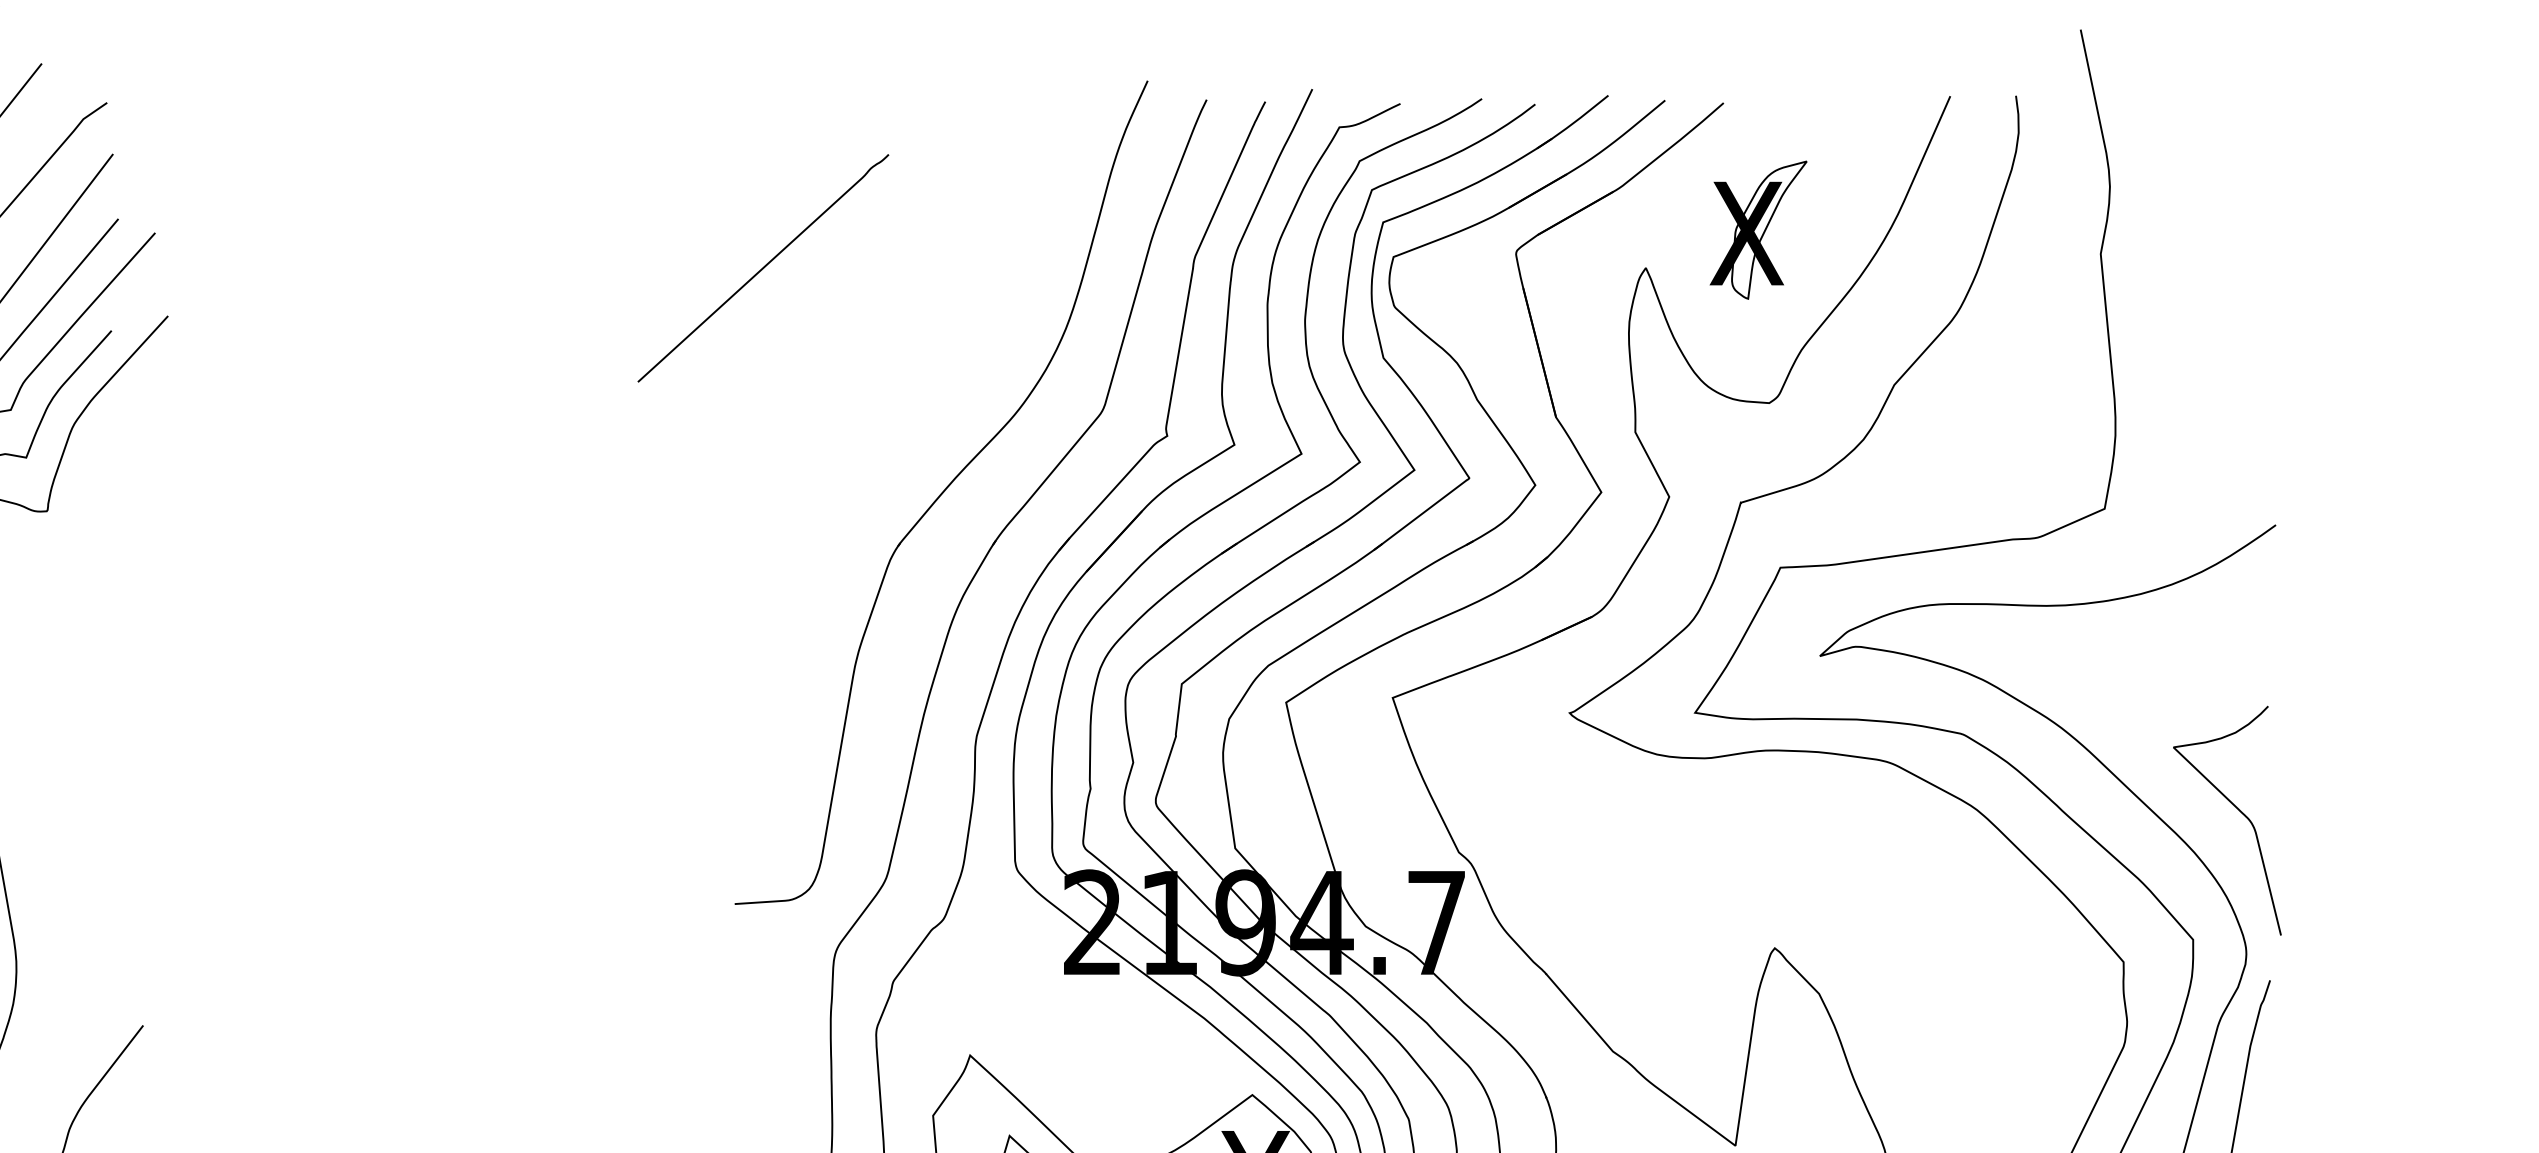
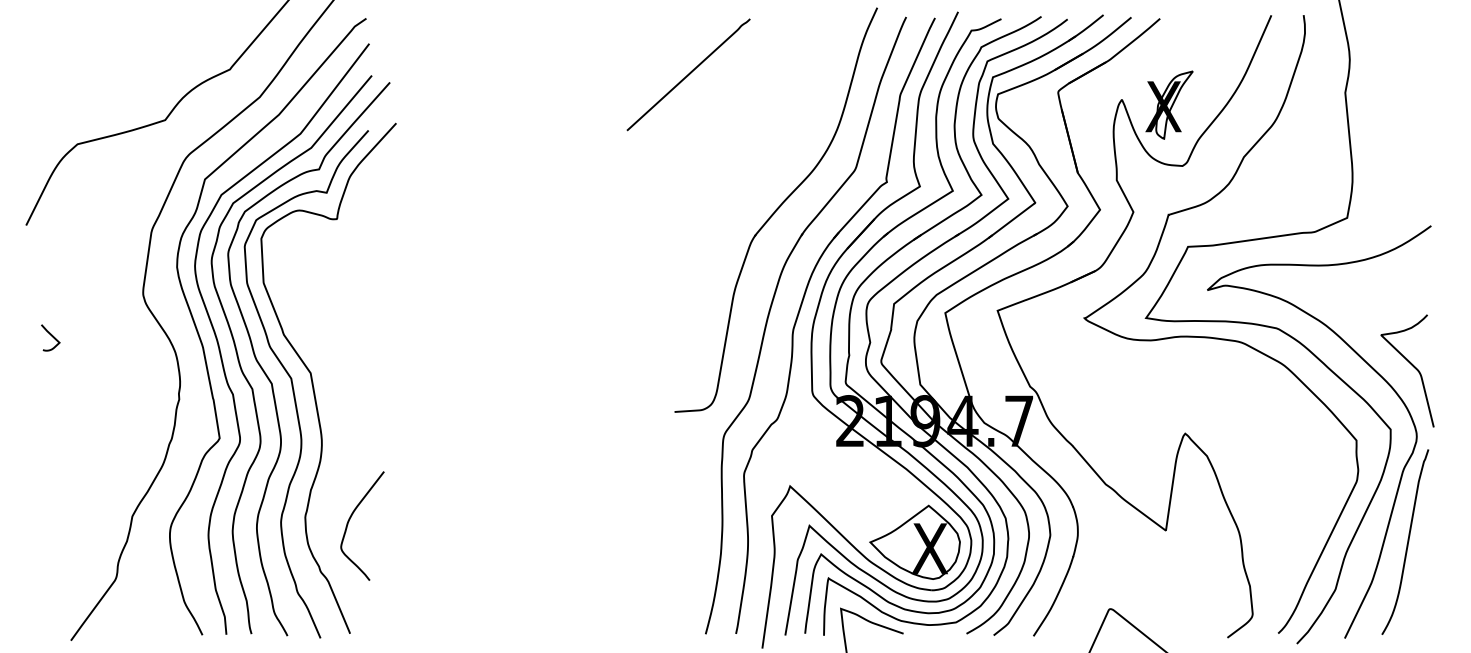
part: (1758, 228) -> (1169, 104), moved
line: (763, 267) -> (688, 74), moved

